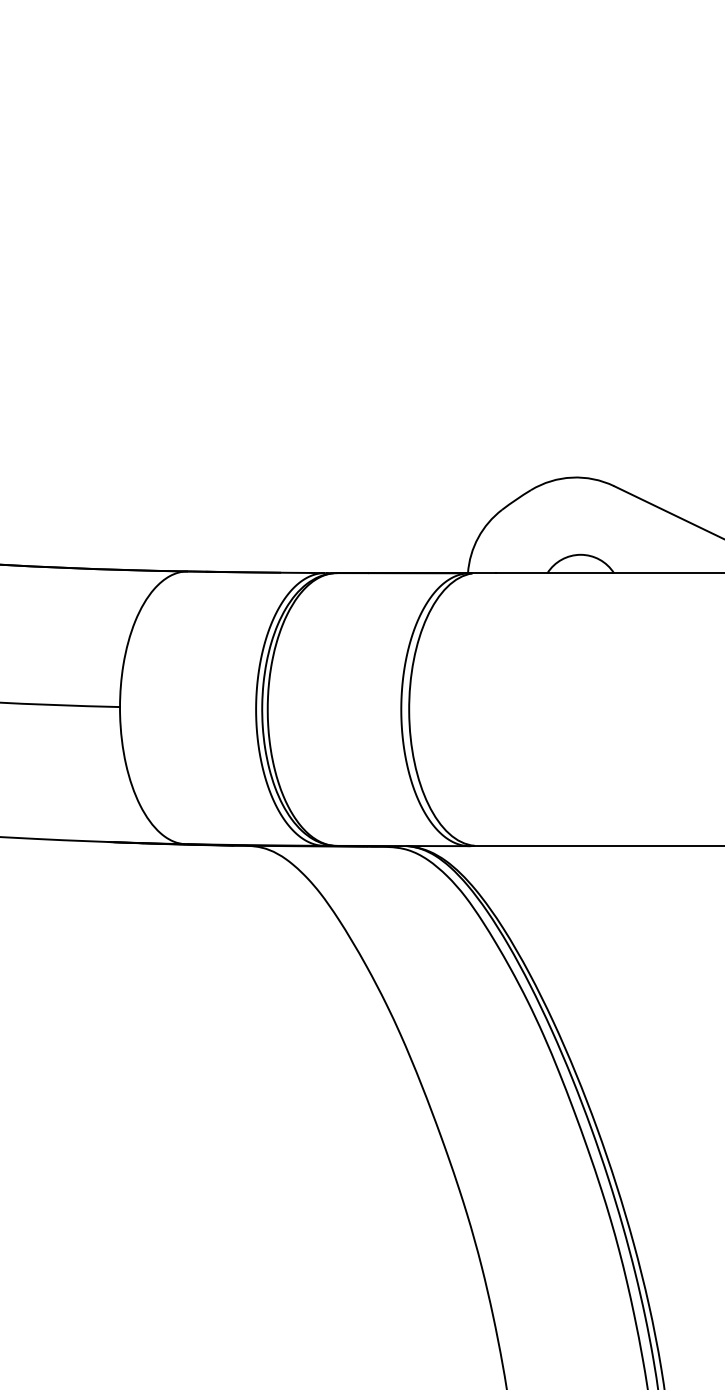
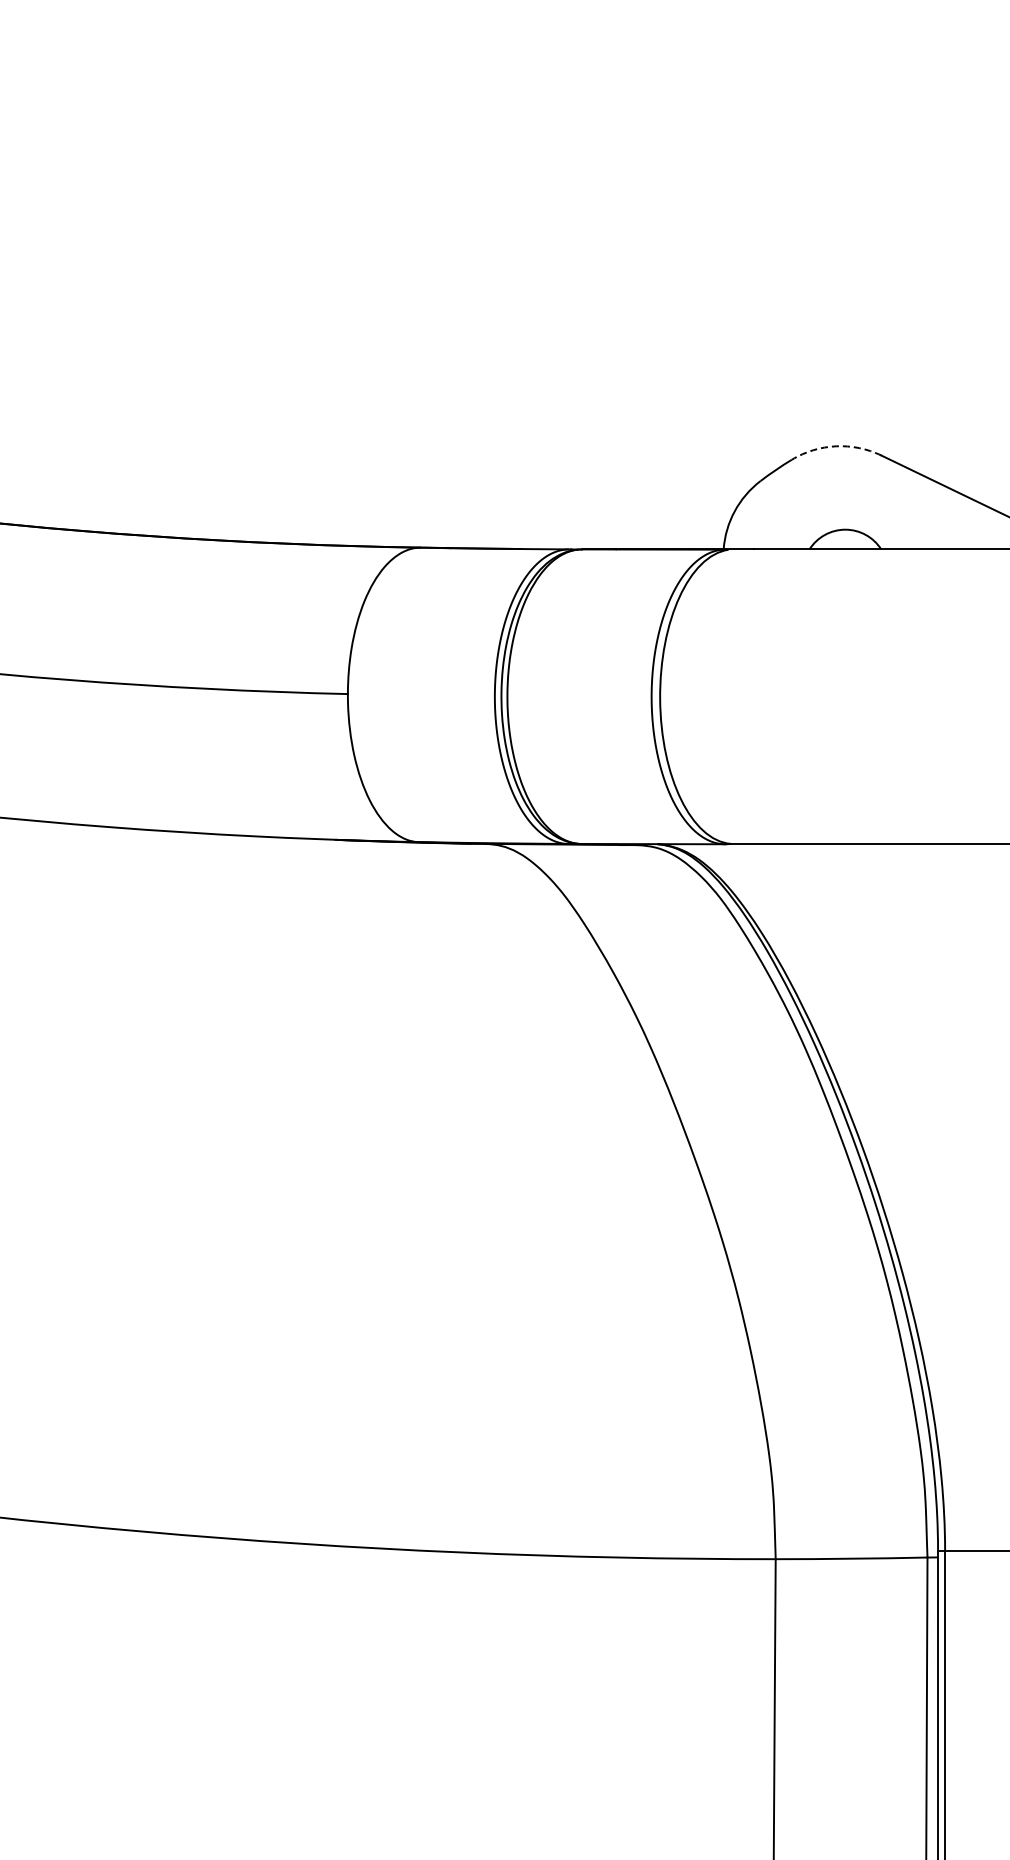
arc: (572, 477) -> (836, 446), solid -> dashed

